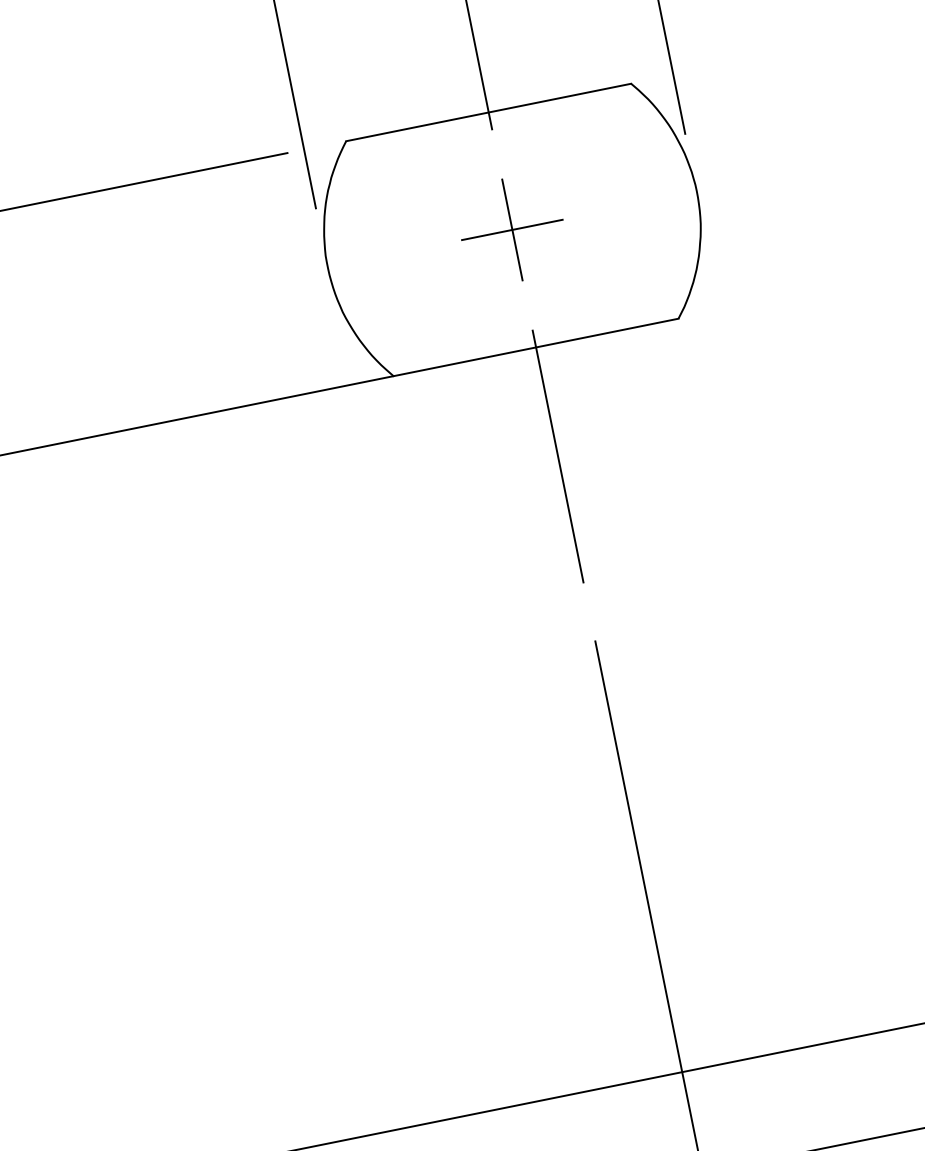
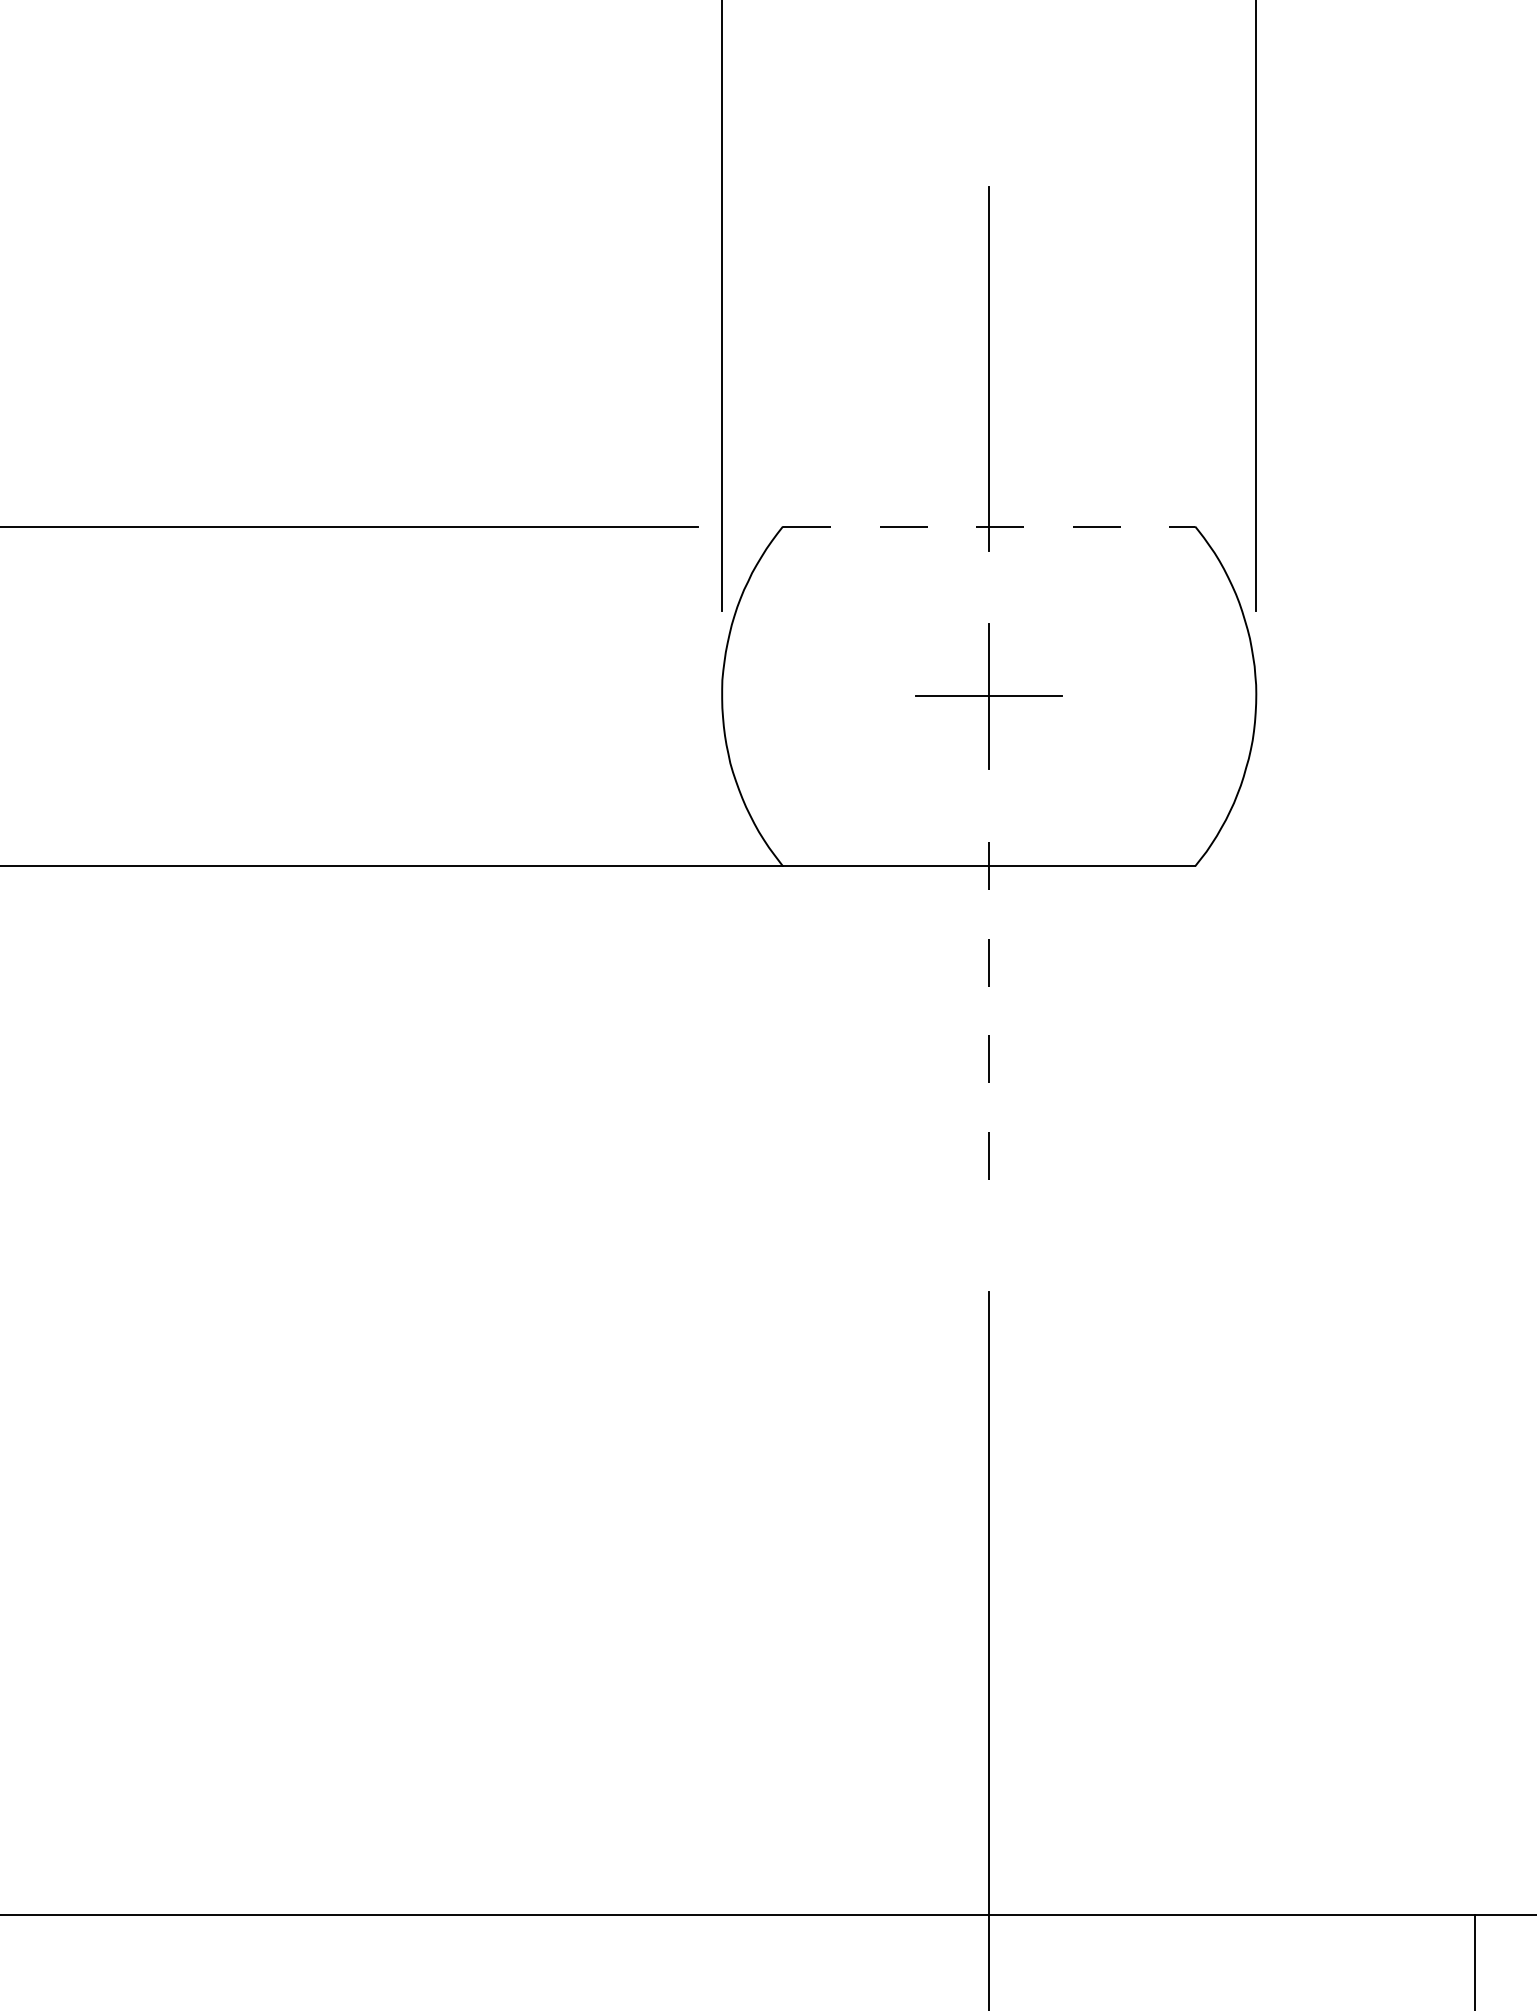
line: (488, 112) -> (989, 526), solid -> dashed
line: (558, 456) -> (989, 1024), solid -> dashed

